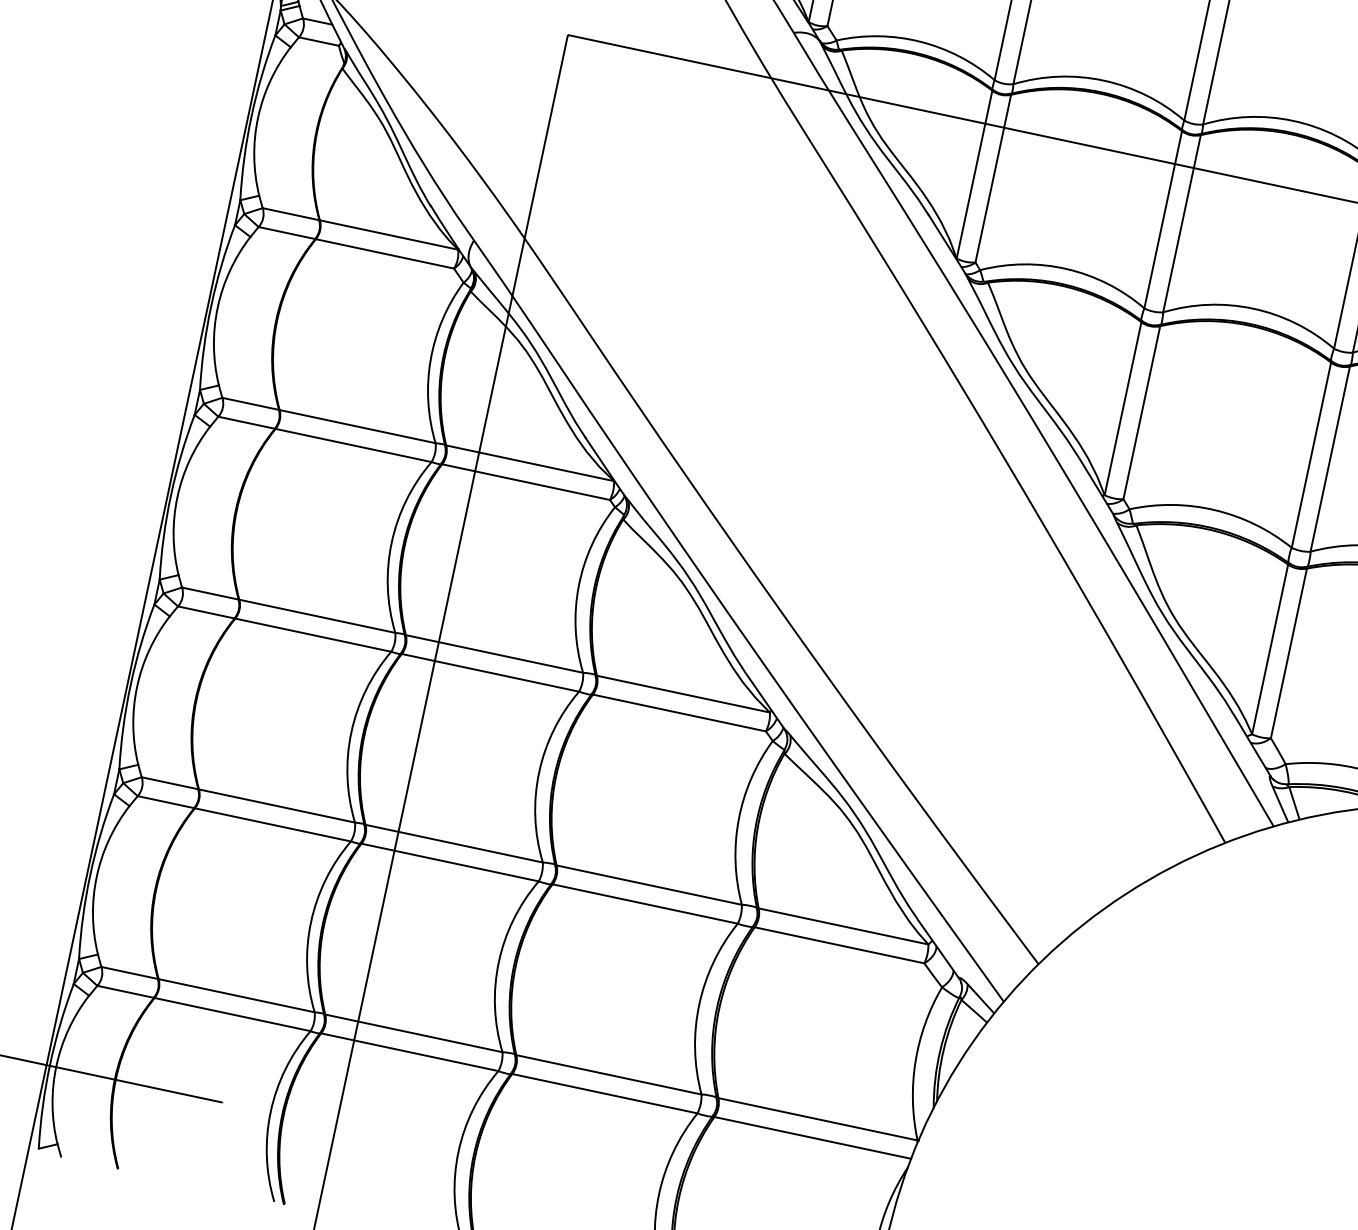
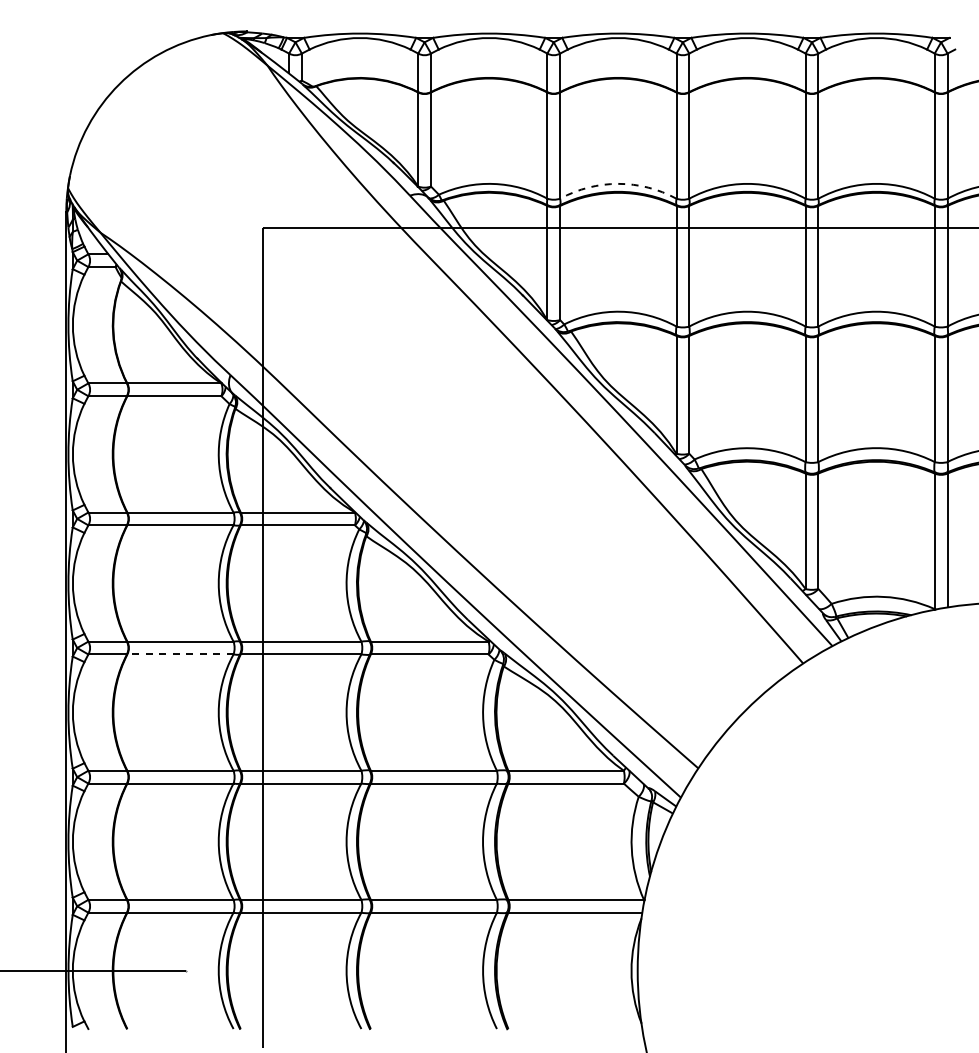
arc: (1103, 80) -> (618, 183), solid -> dashed
line: (311, 634) -> (179, 654), solid -> dashed

